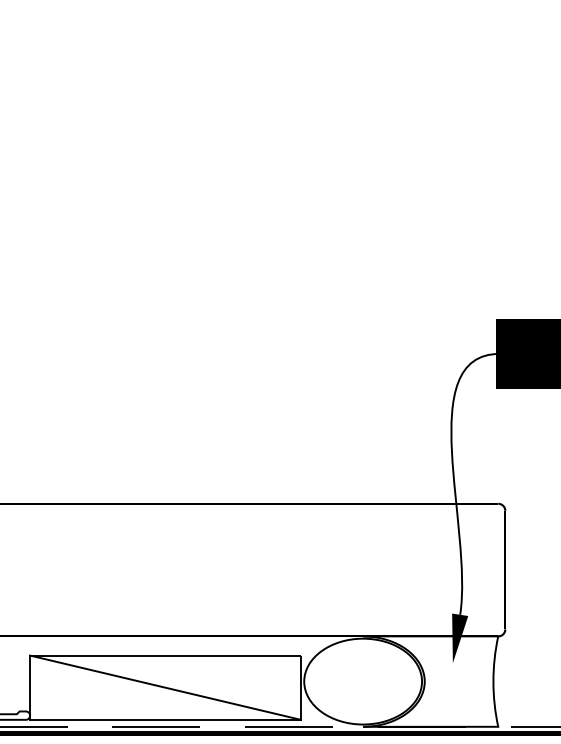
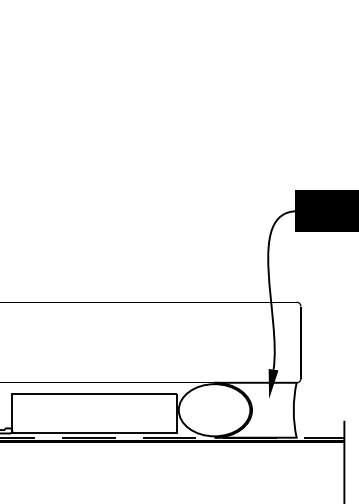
line: (165, 686) -> (94, 413), removed

